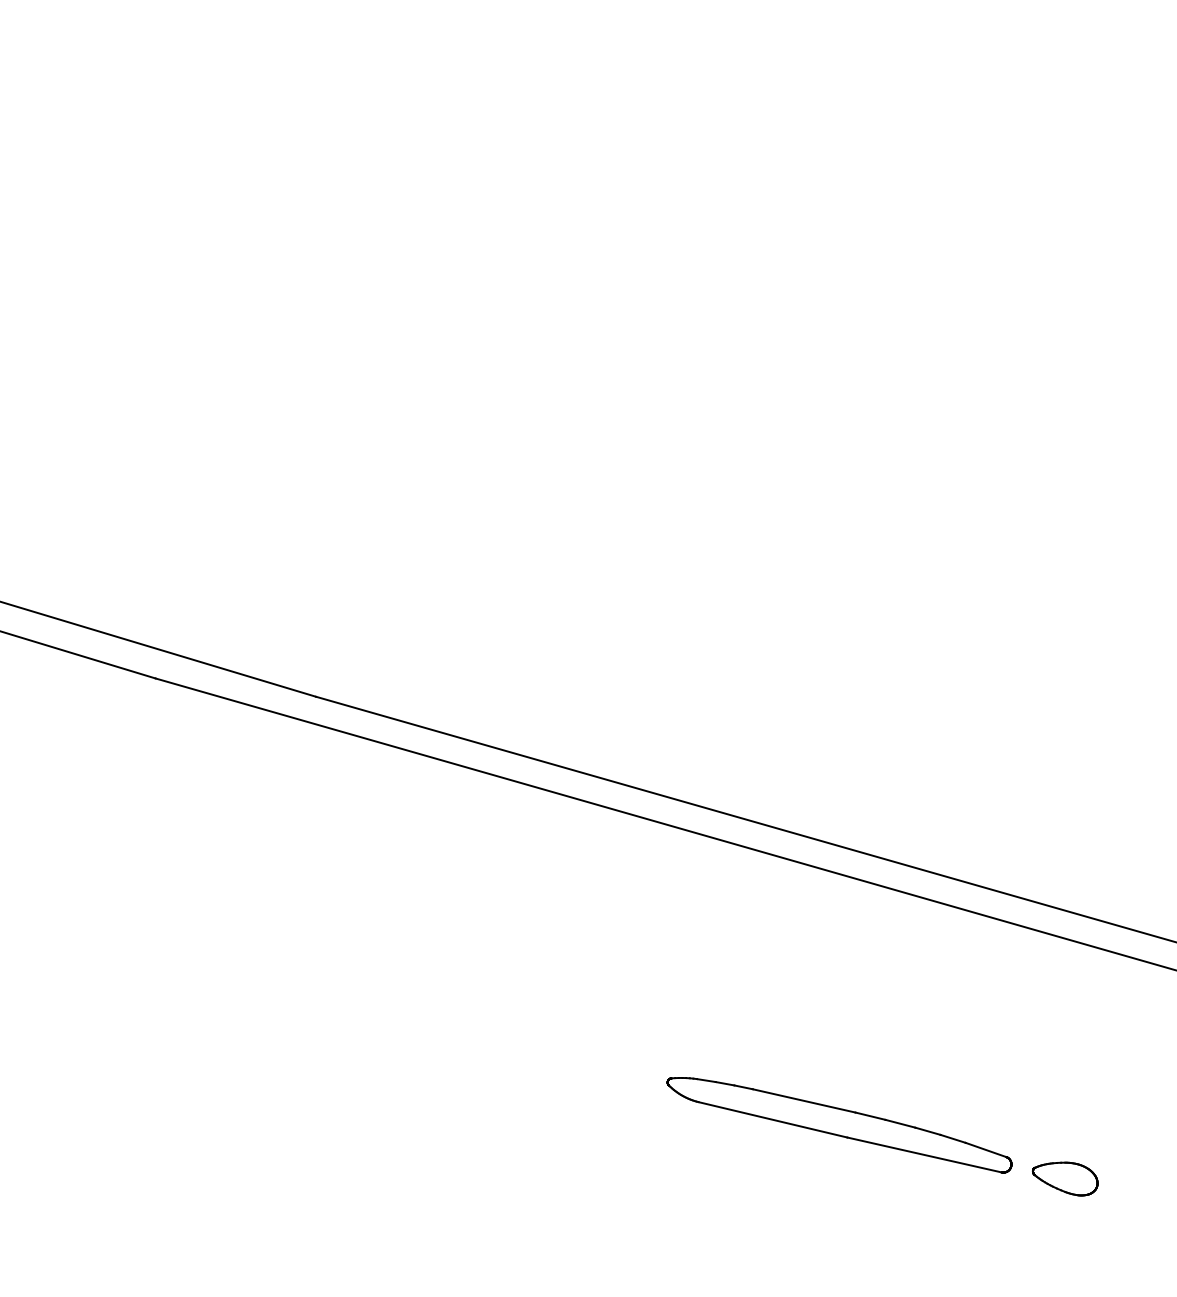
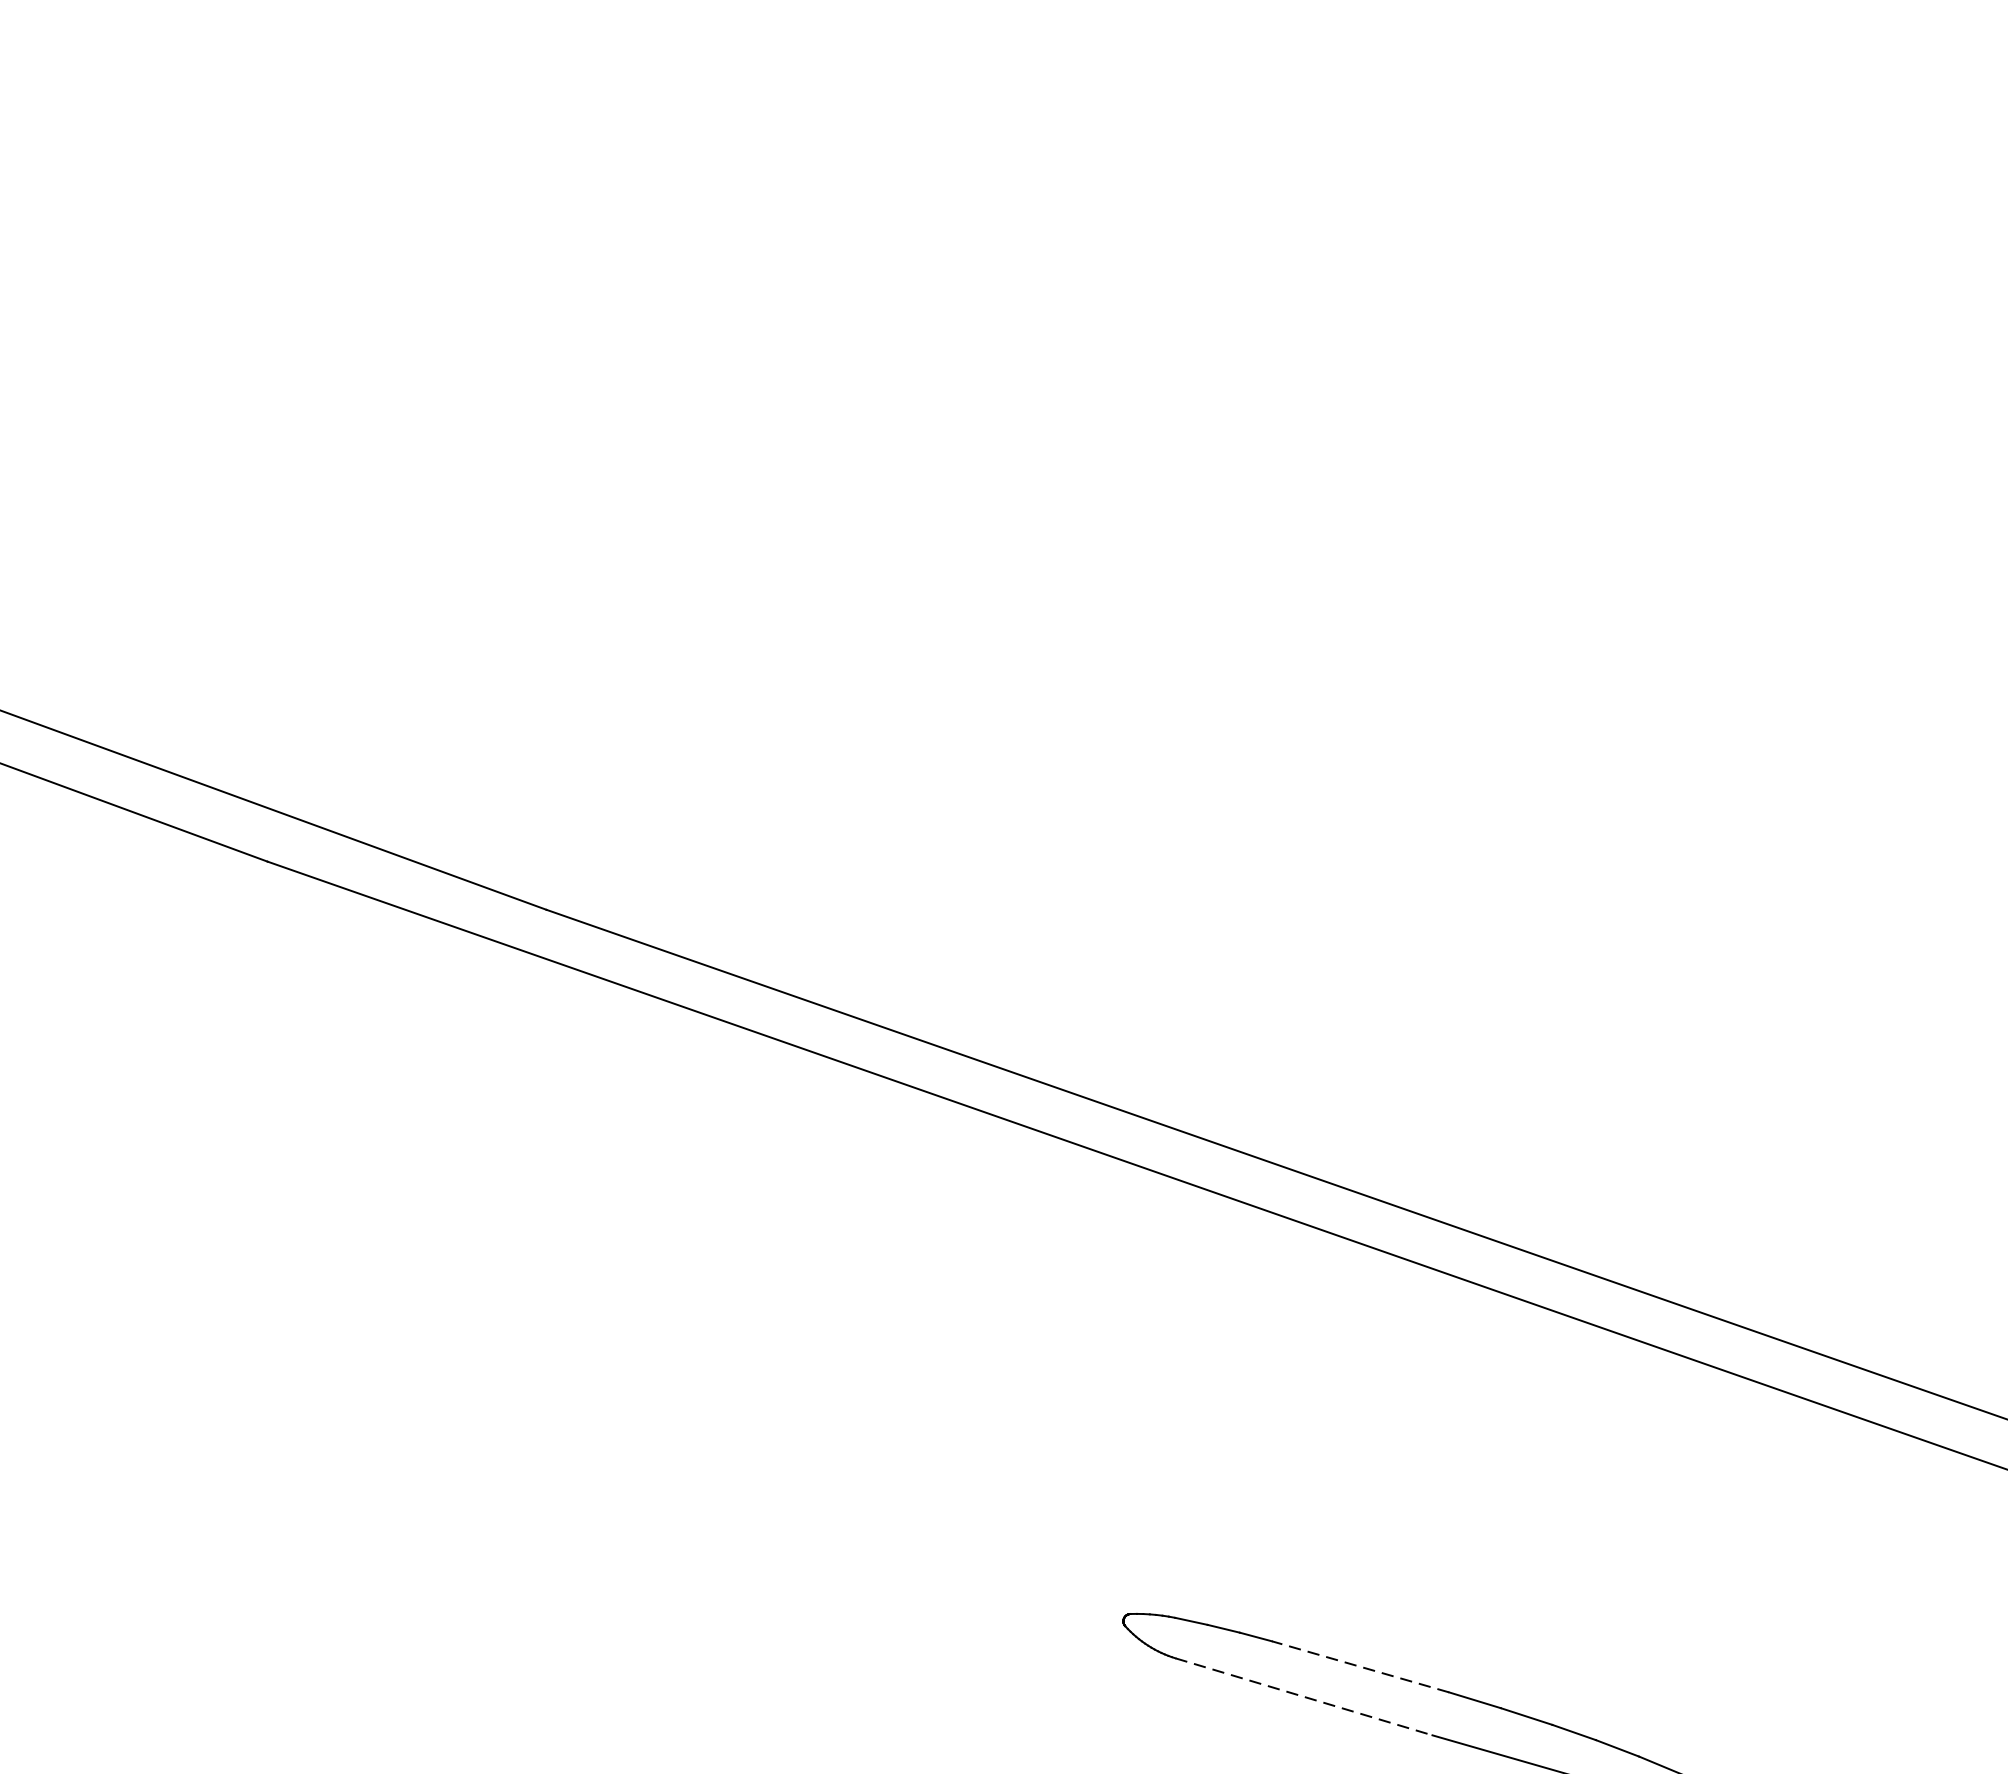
line: (804, 1100) -> (1361, 1666), solid -> dashed
line: (773, 1119) -> (1304, 1696), solid -> dashed

